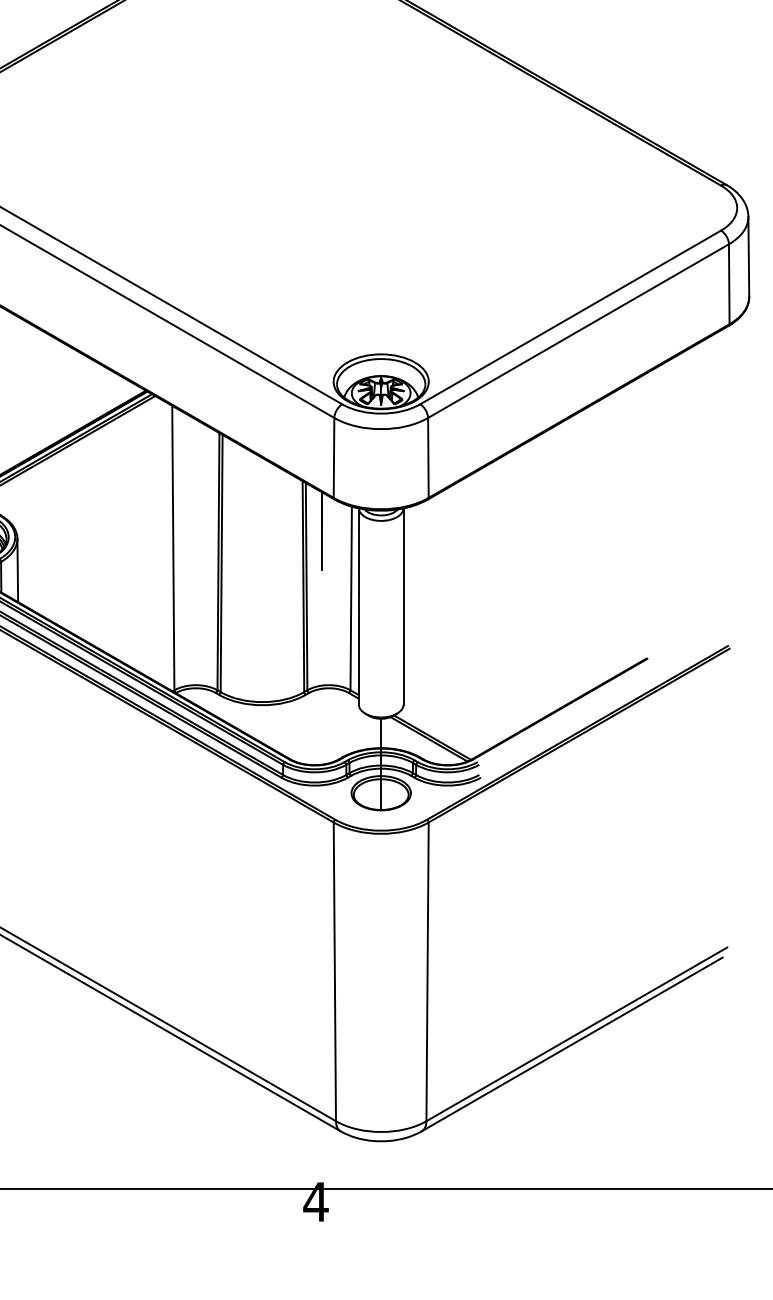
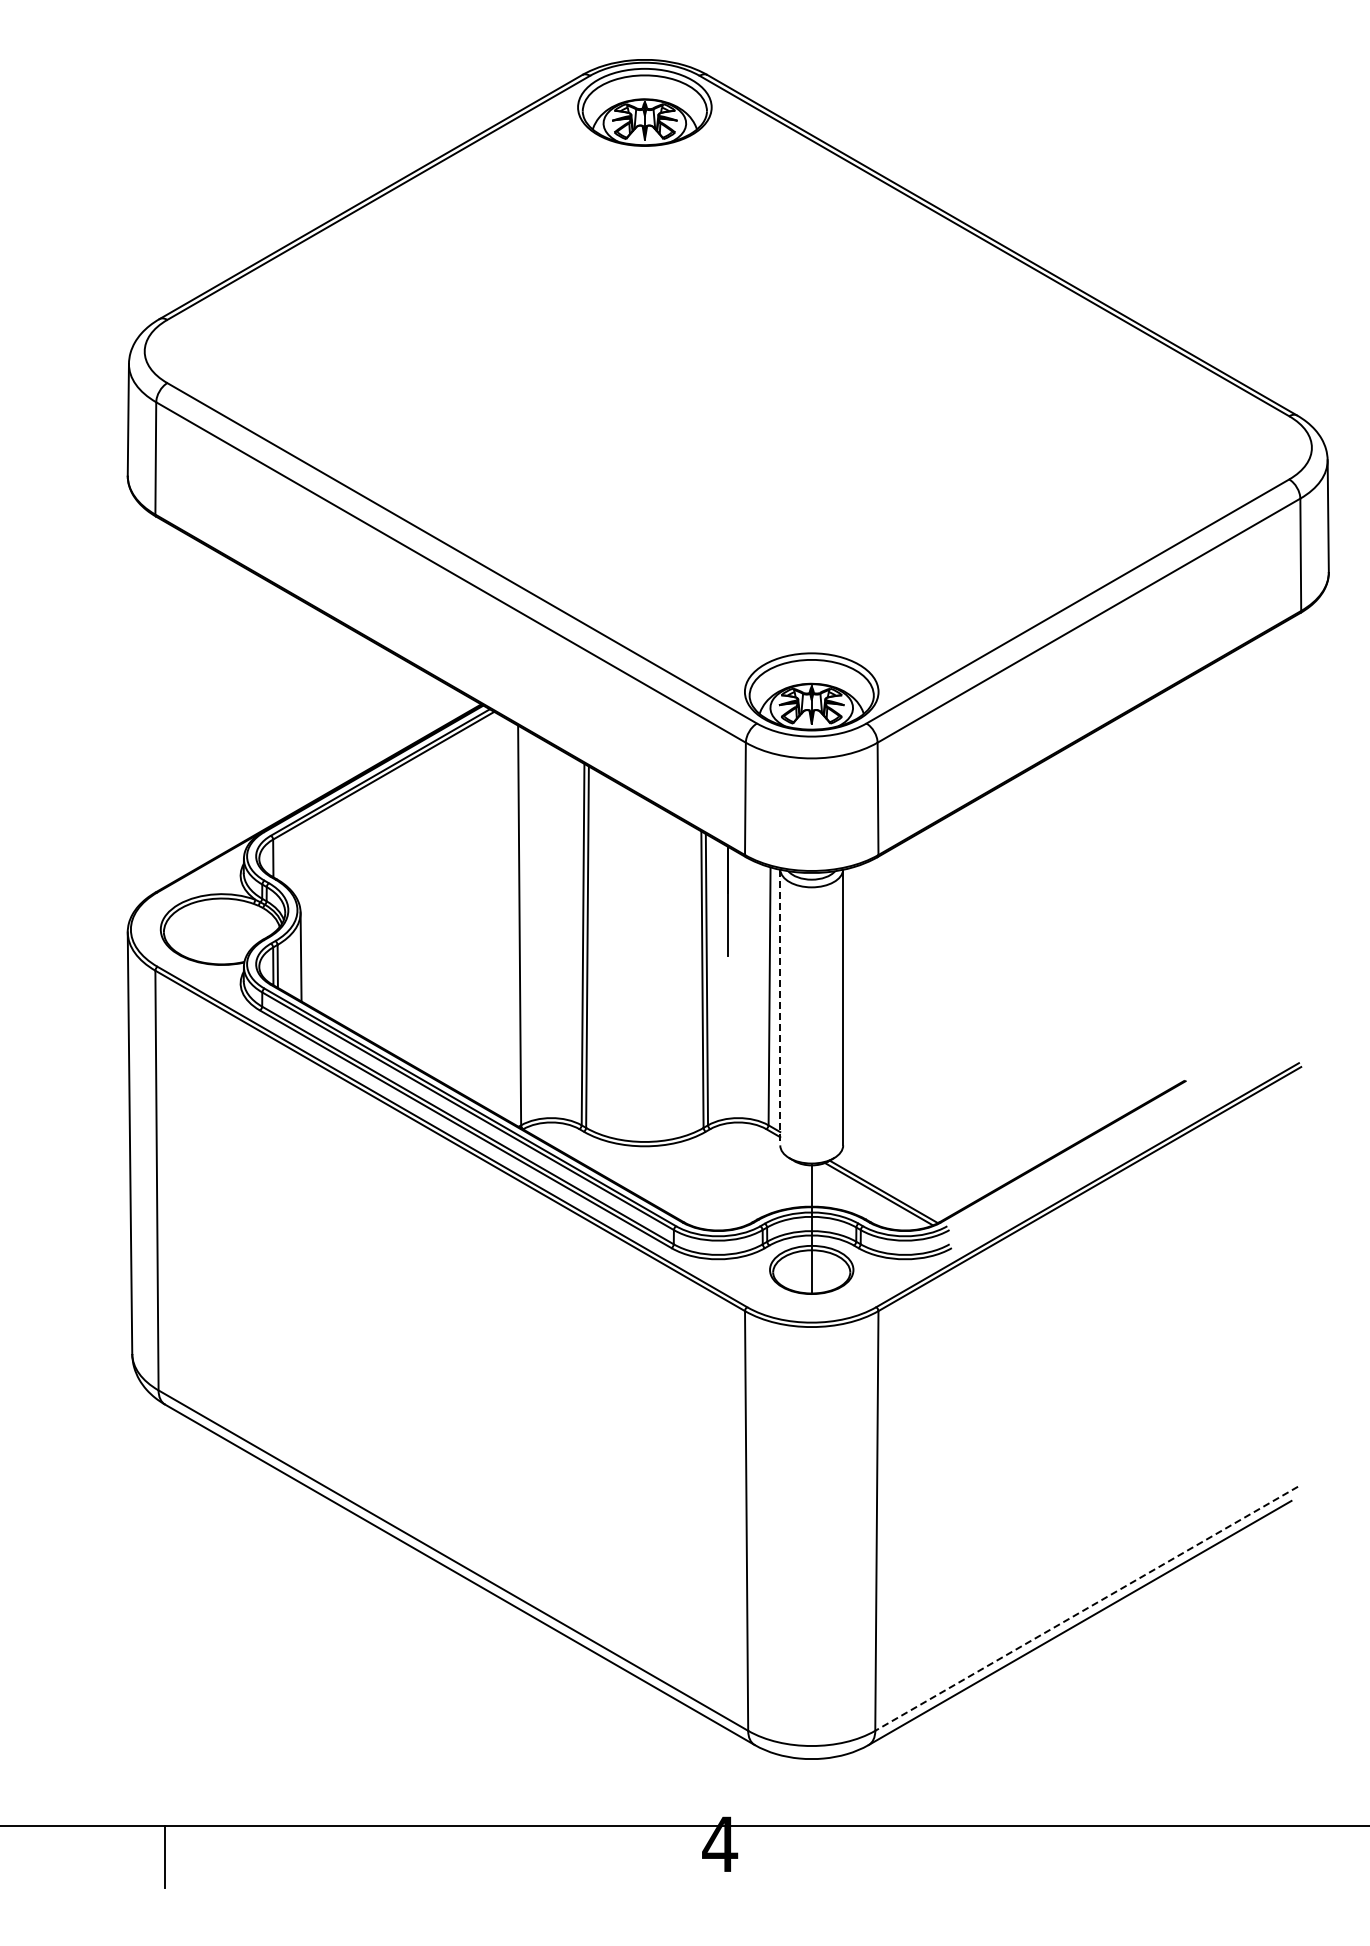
line: (358, 606) -> (780, 1007), solid -> dashed
line: (576, 1034) -> (1086, 1609), solid -> dashed

